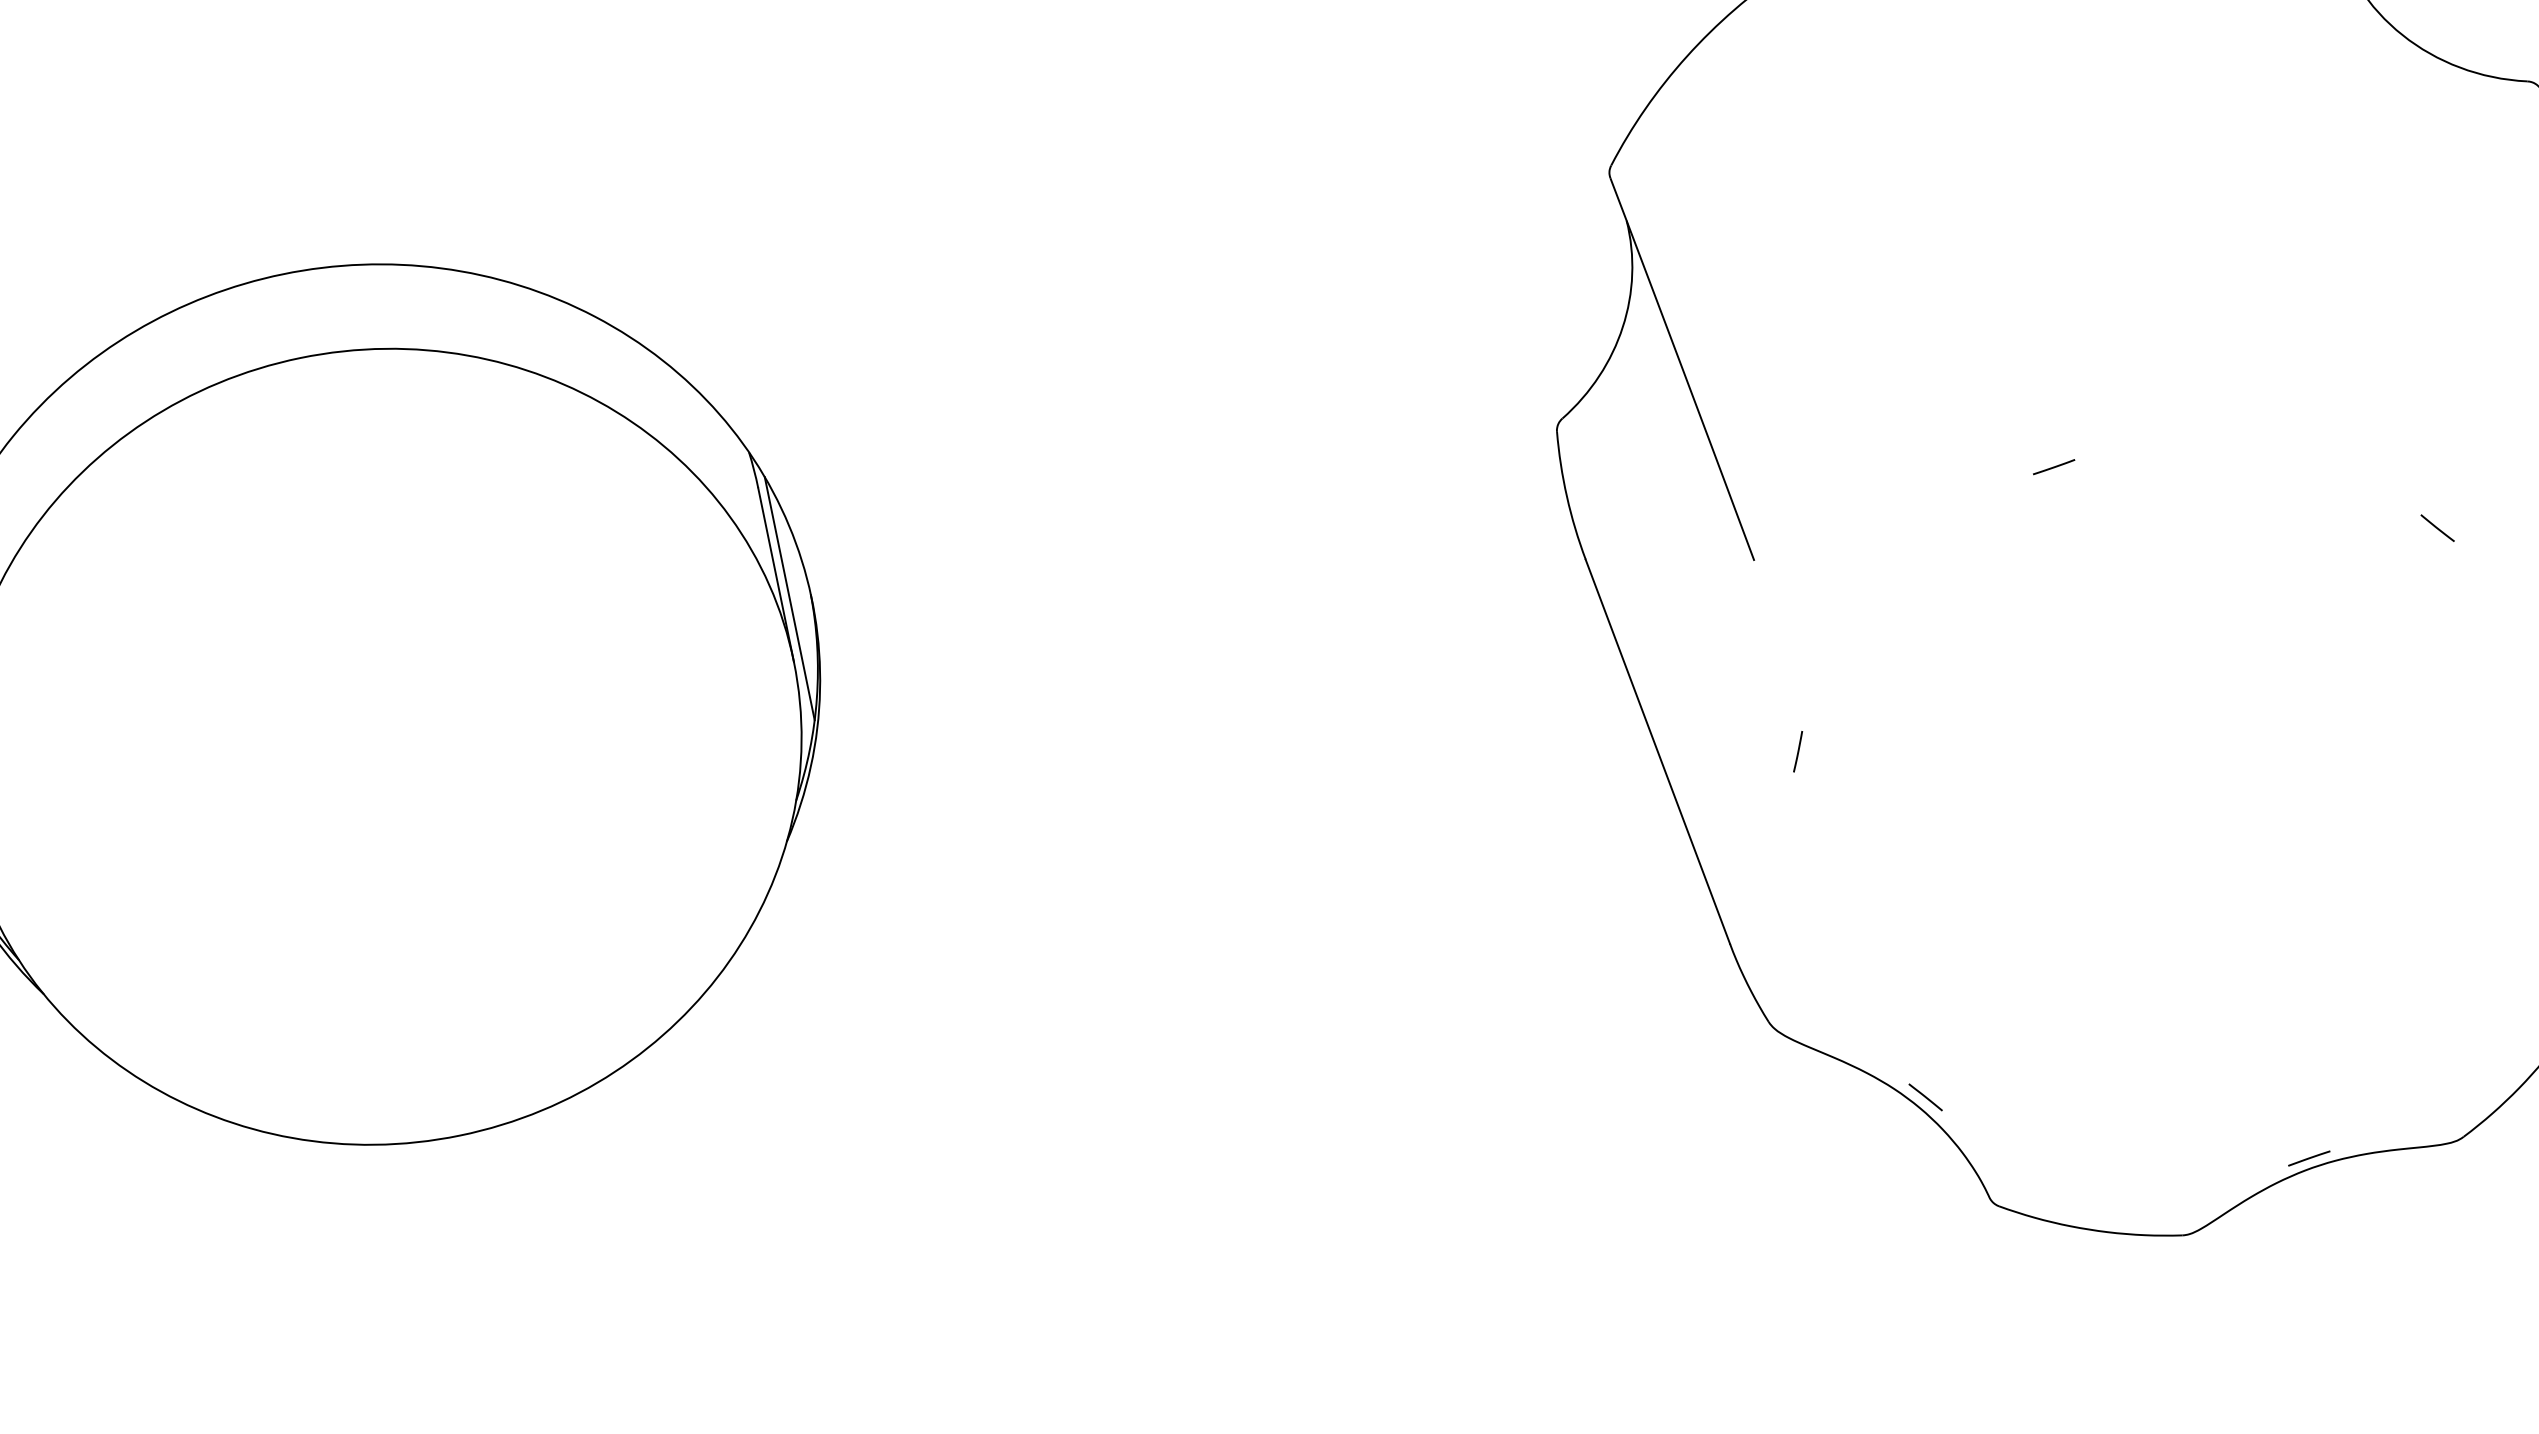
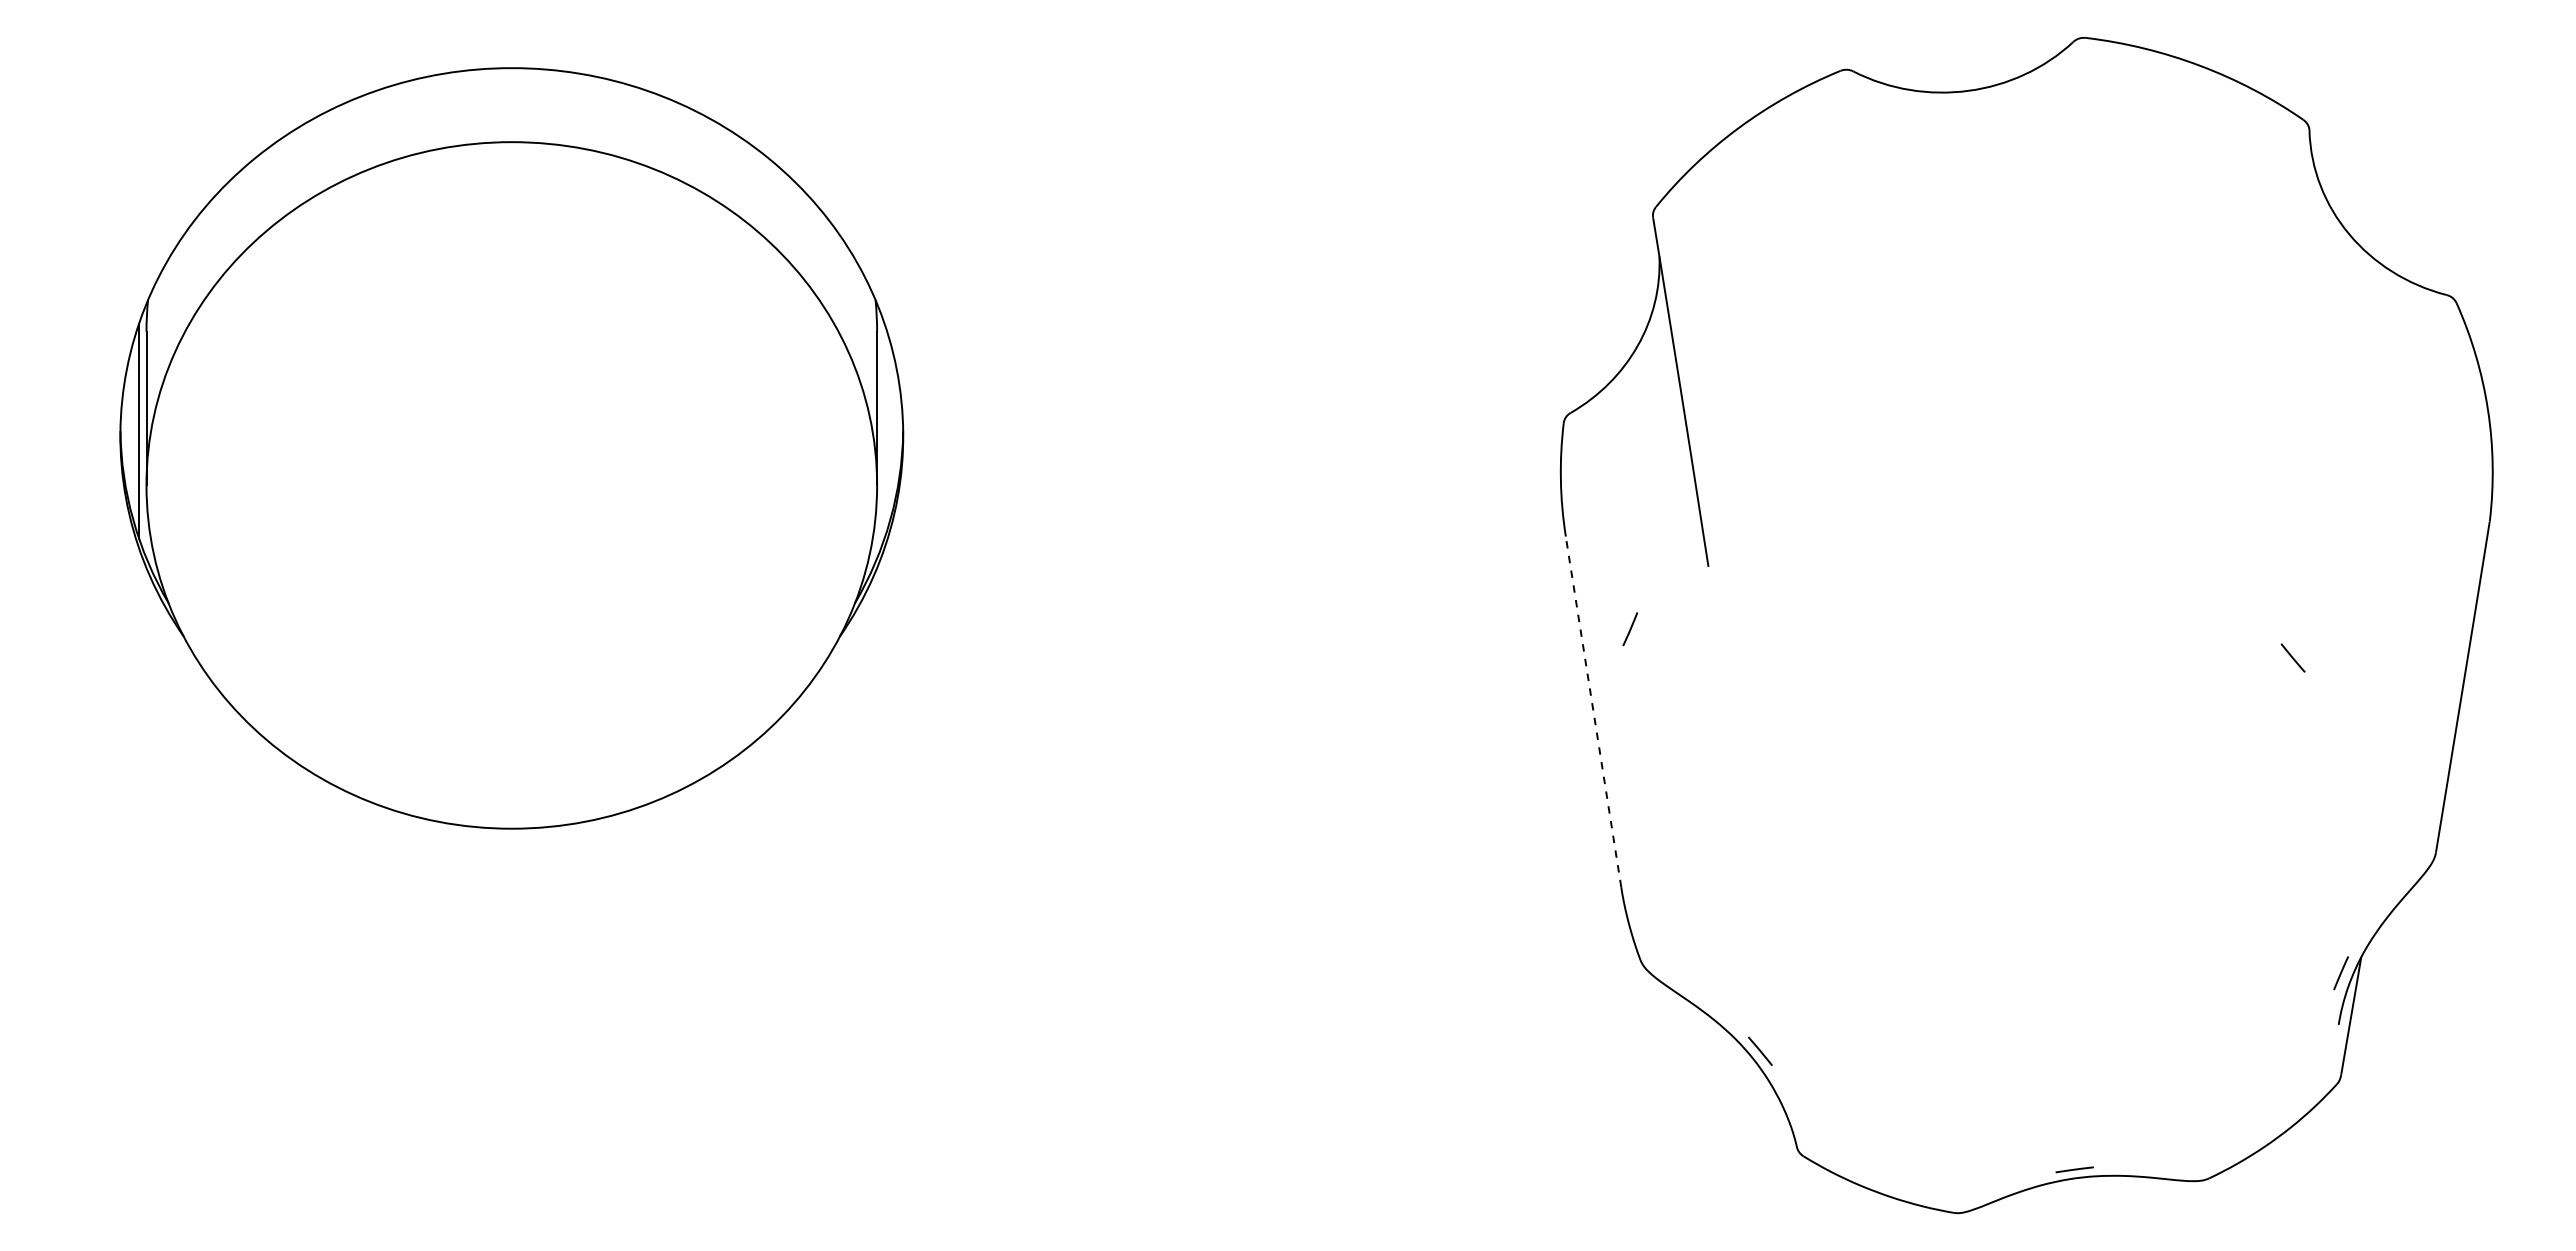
line: (2053, 467) -> (1978, 539), removed
line: (789, 597) -> (884, 430), removed
line: (1657, 751) -> (1593, 711), solid -> dashed
line: (1798, 752) -> (1630, 629), moved

